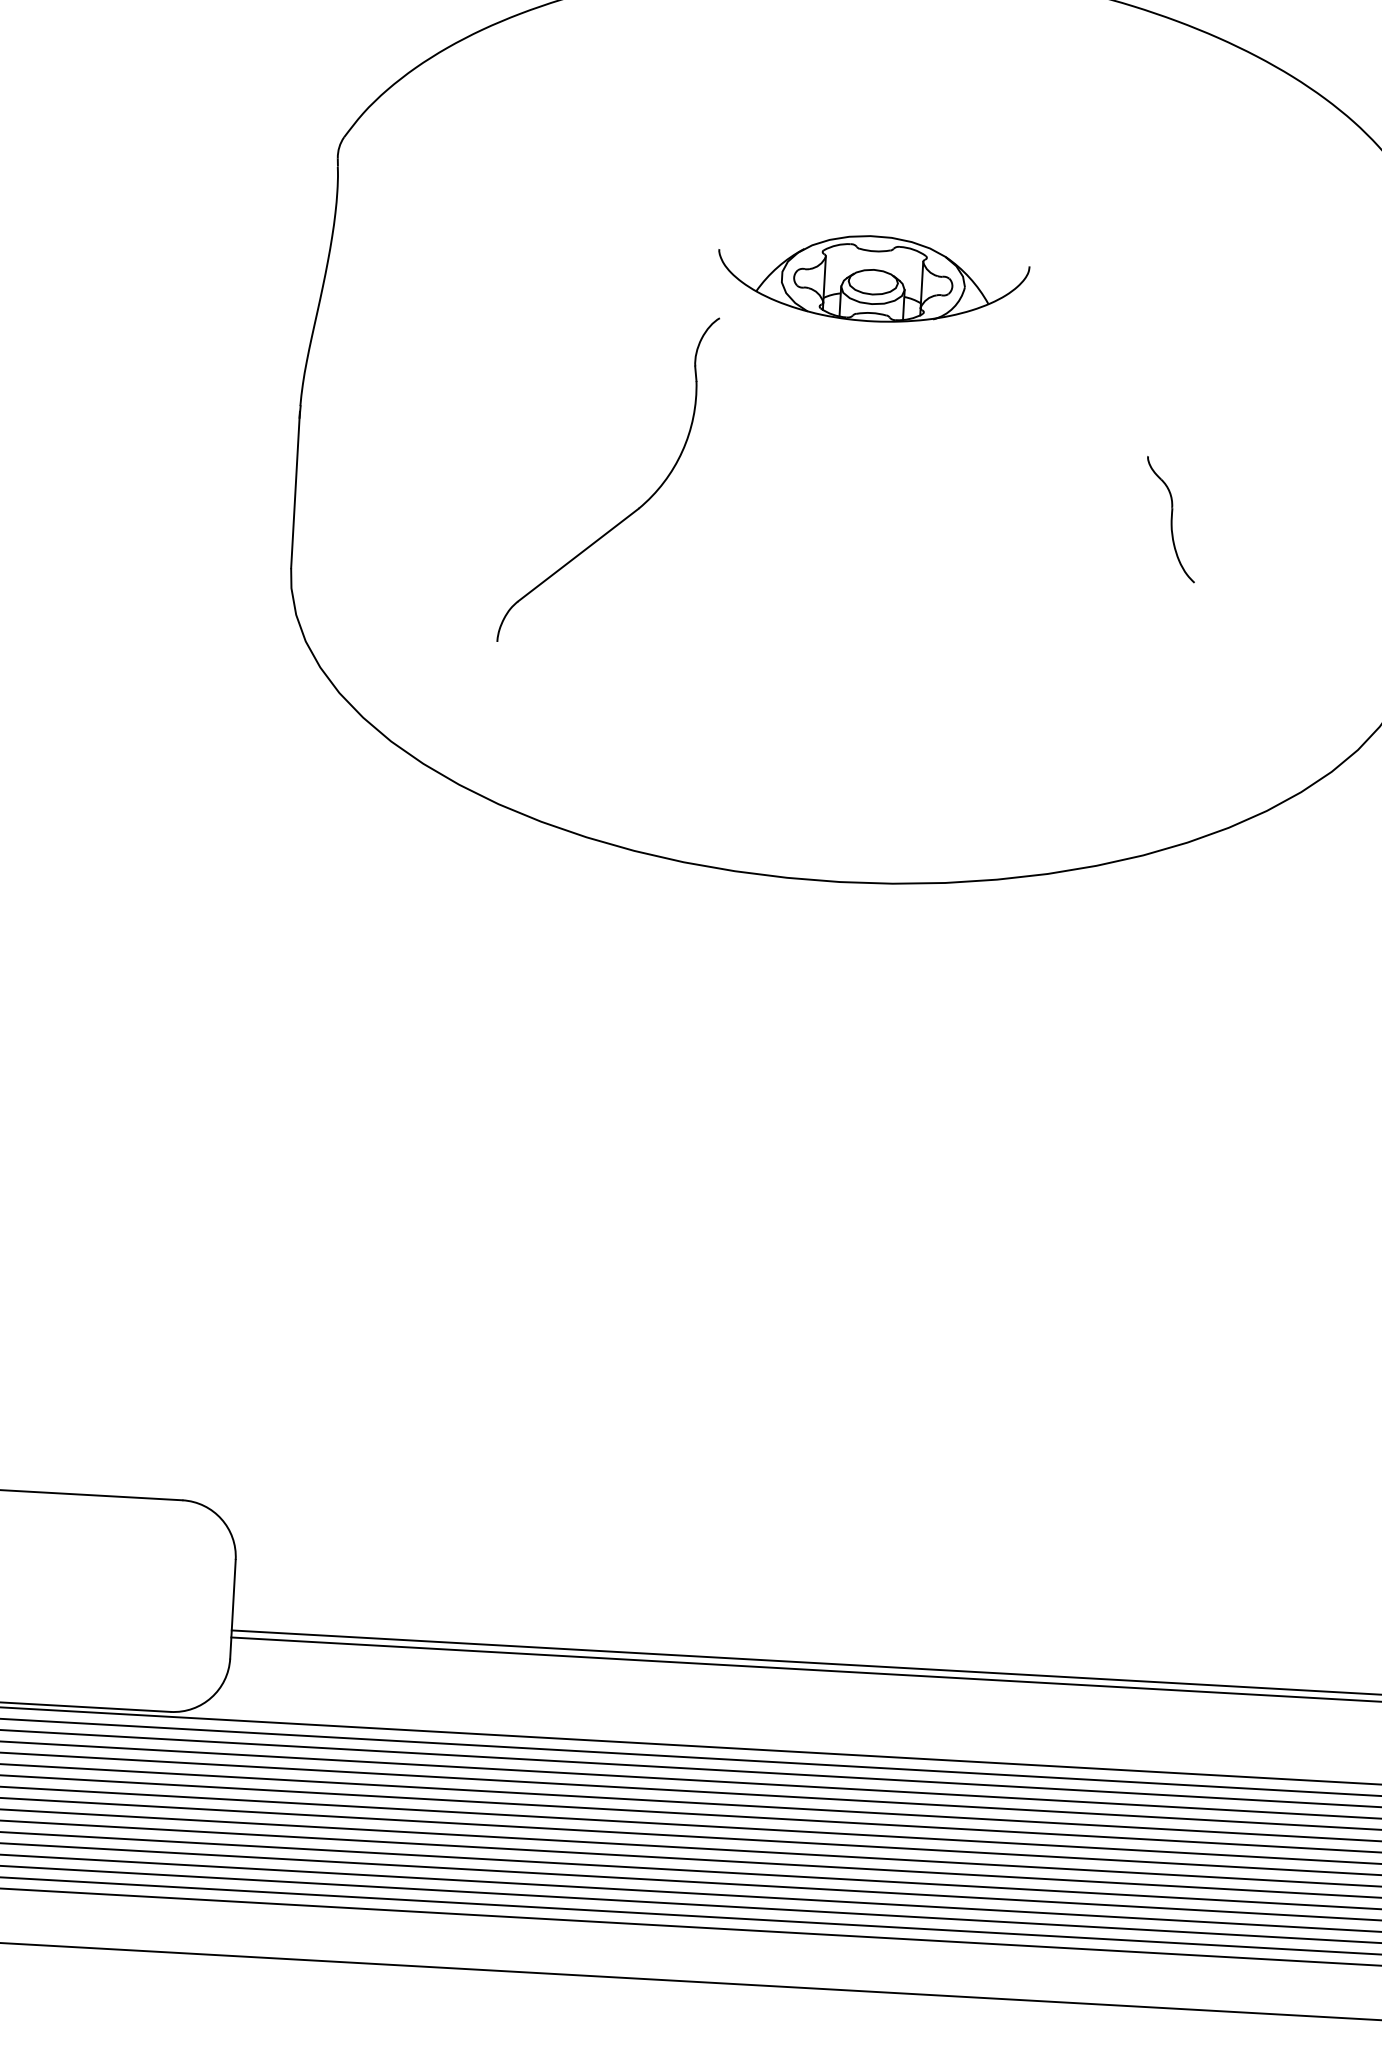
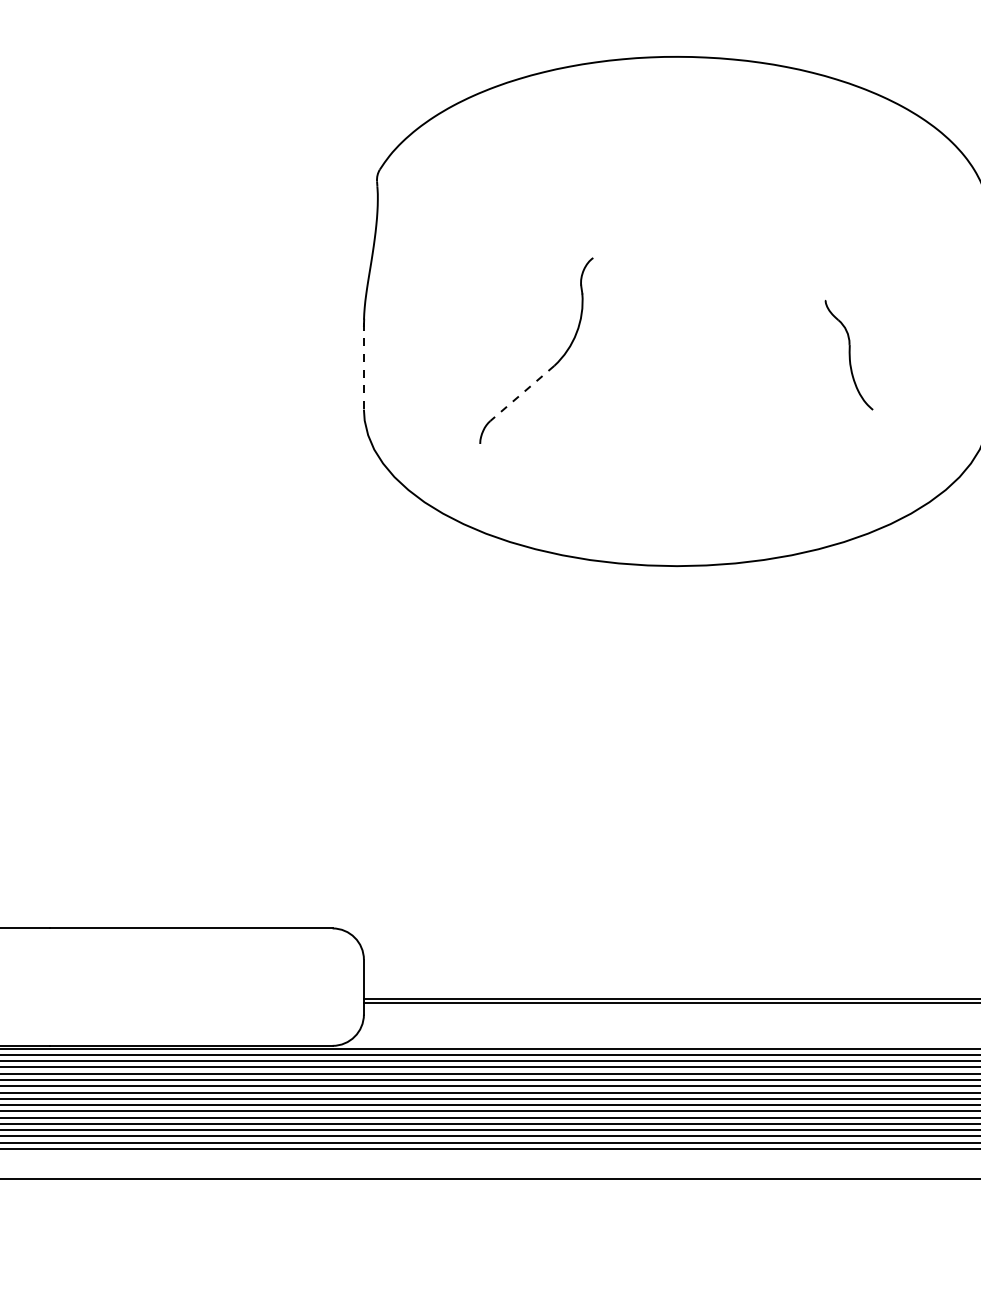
part: (872, 278) -> (676, 231), removed
line: (294, 490) -> (363, 366), solid -> dashed
part: (1169, 519) -> (848, 355), size x1.6
line: (578, 555) -> (522, 393), solid -> dashed

